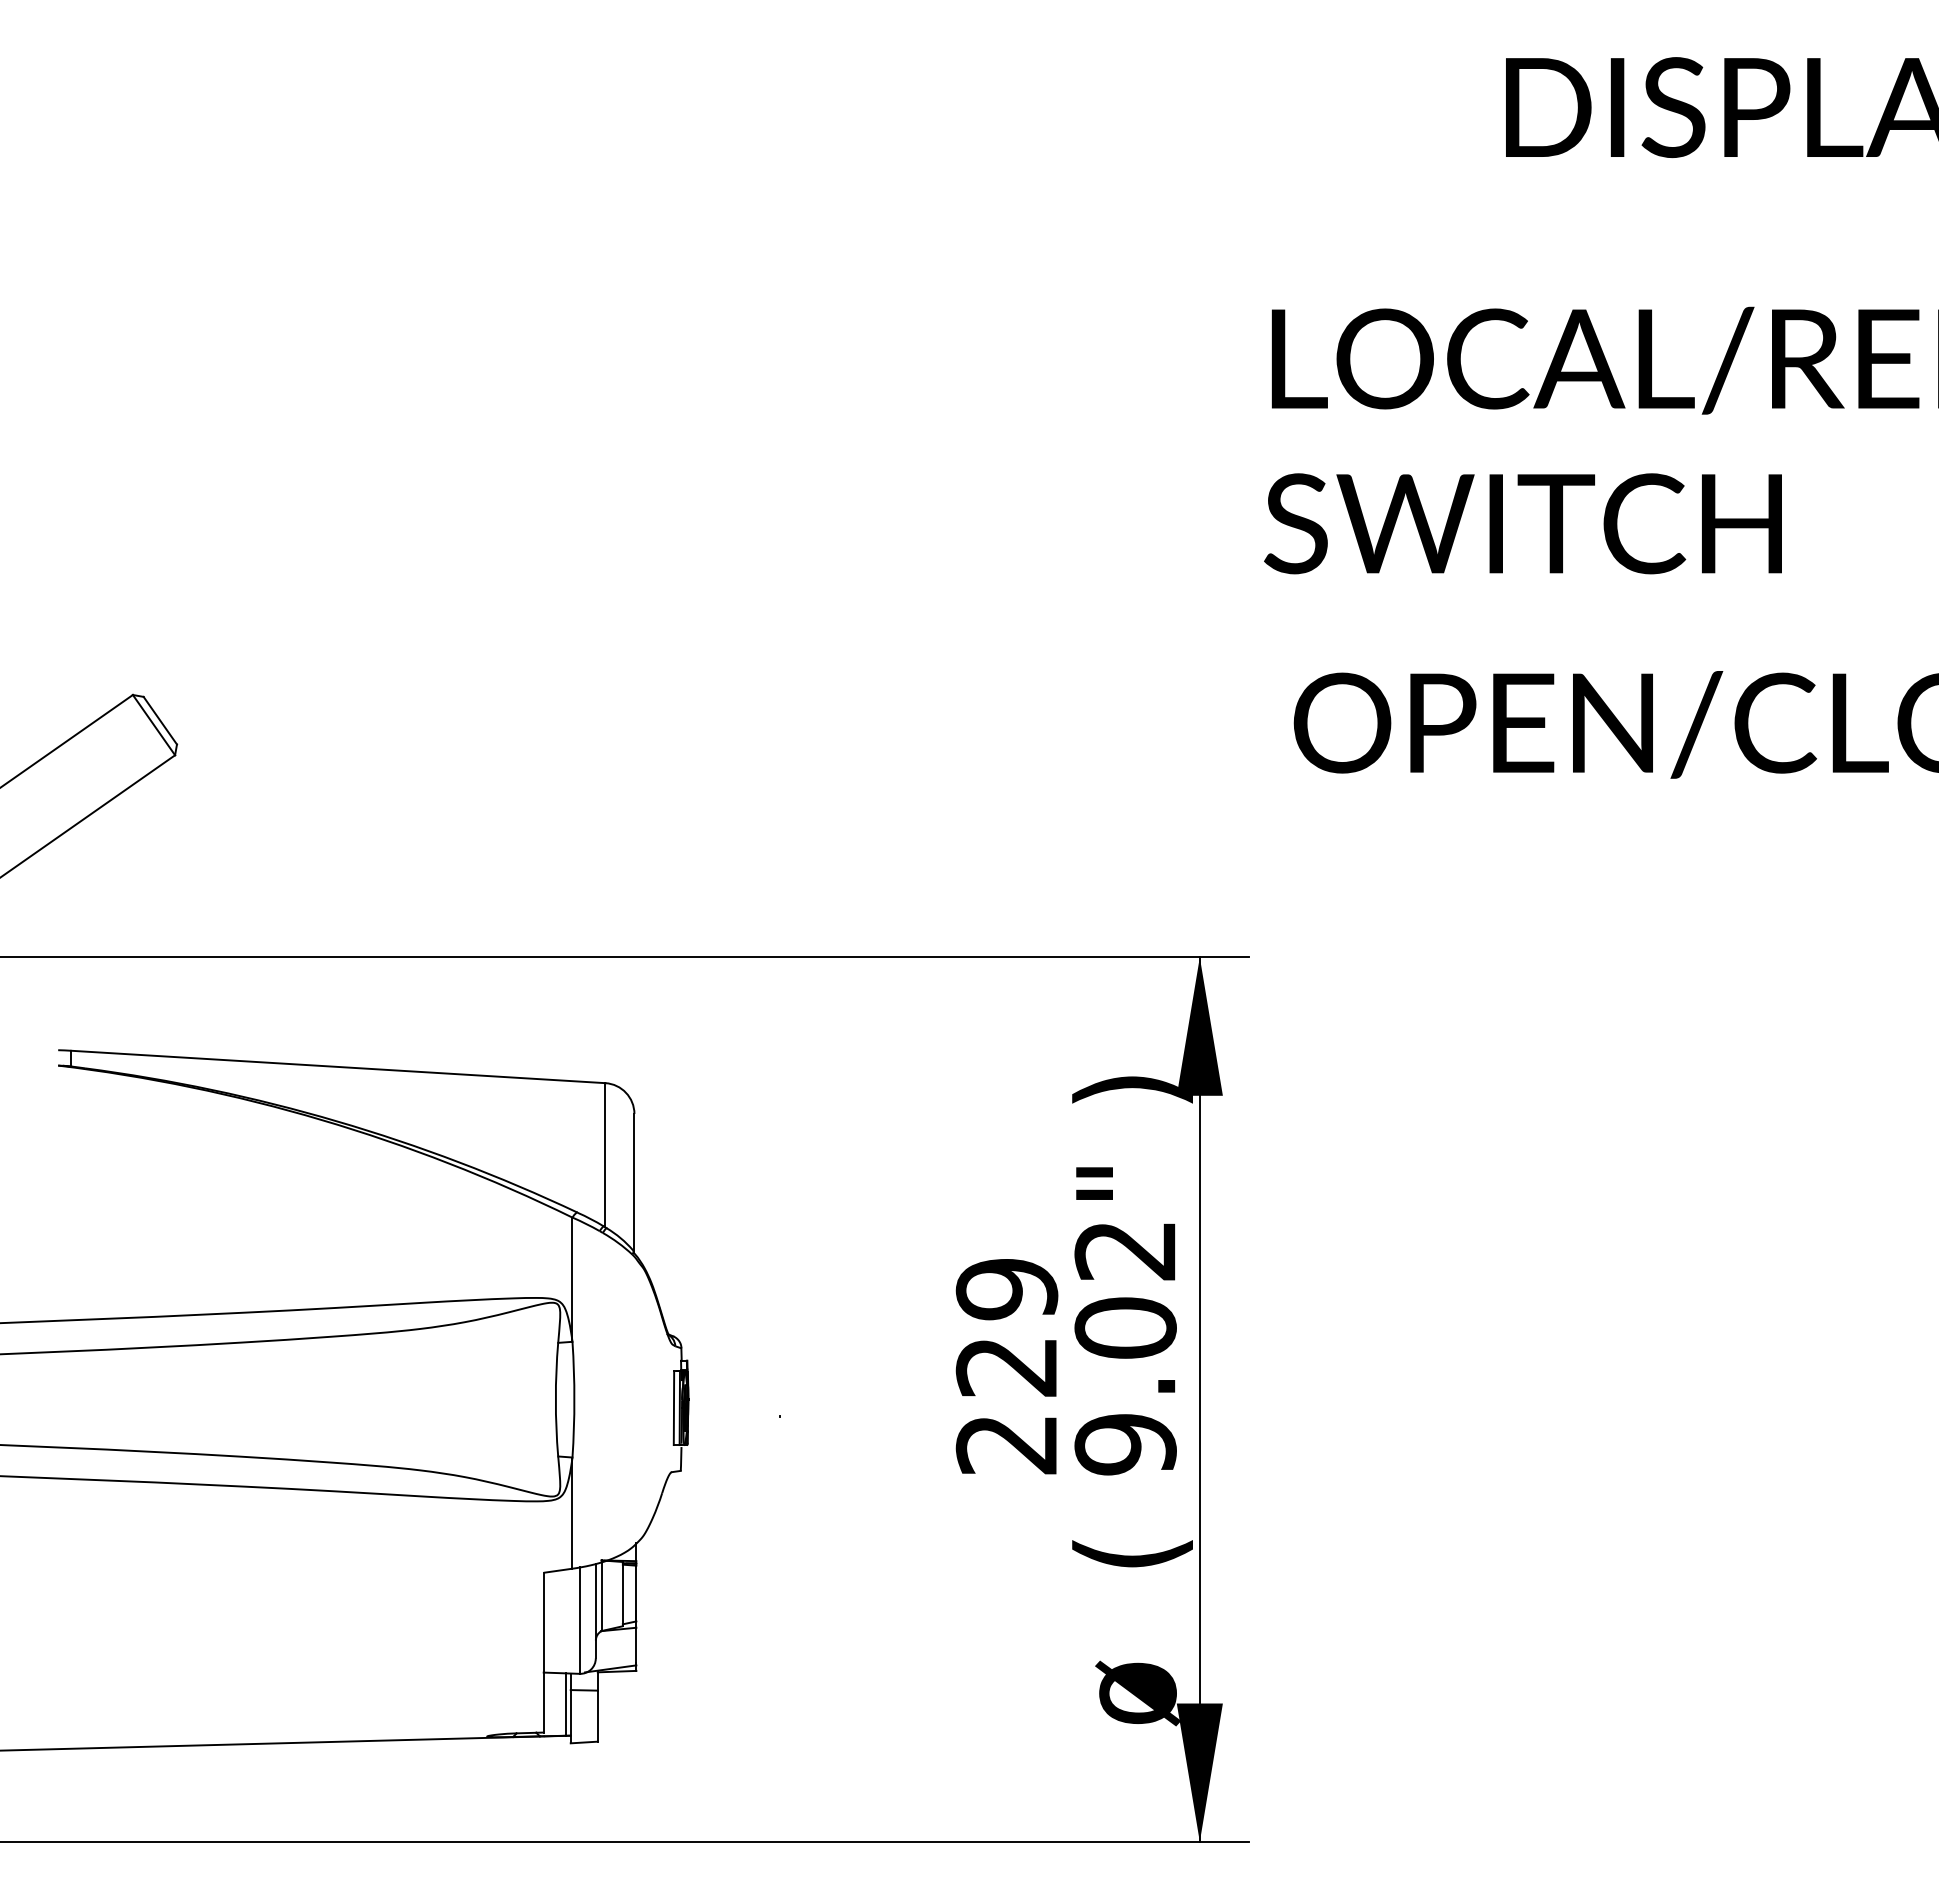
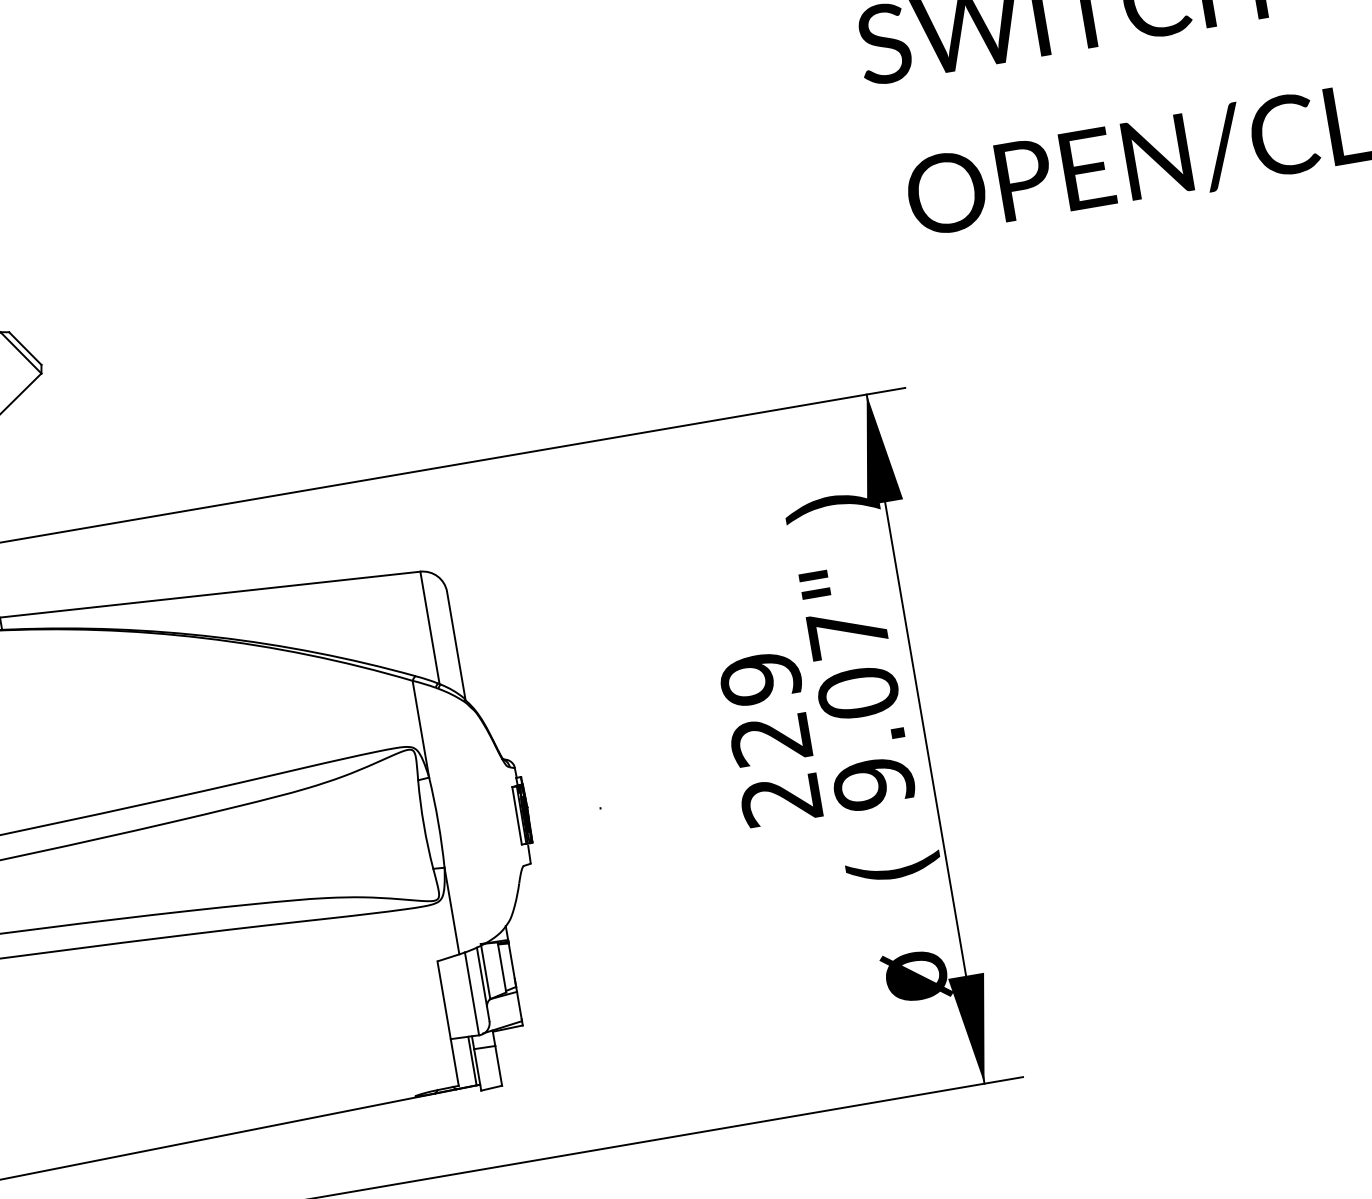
text: (1124, 1251) -> (847, 633), 9.02" -> 9.07"

